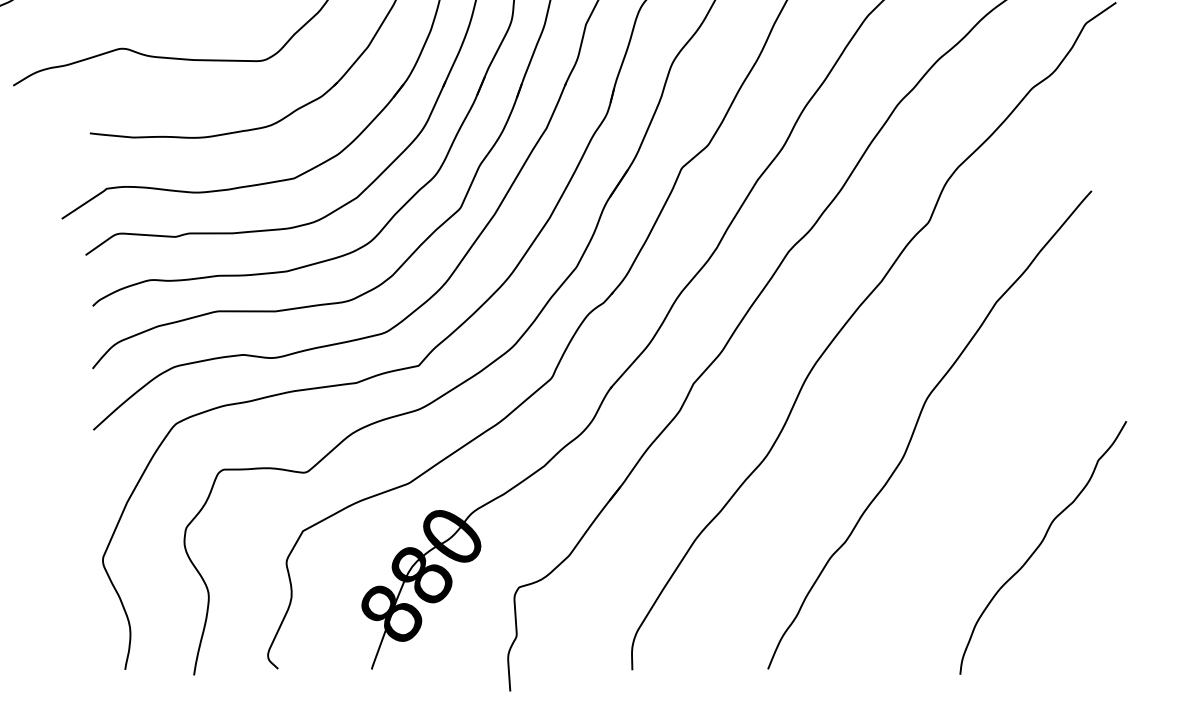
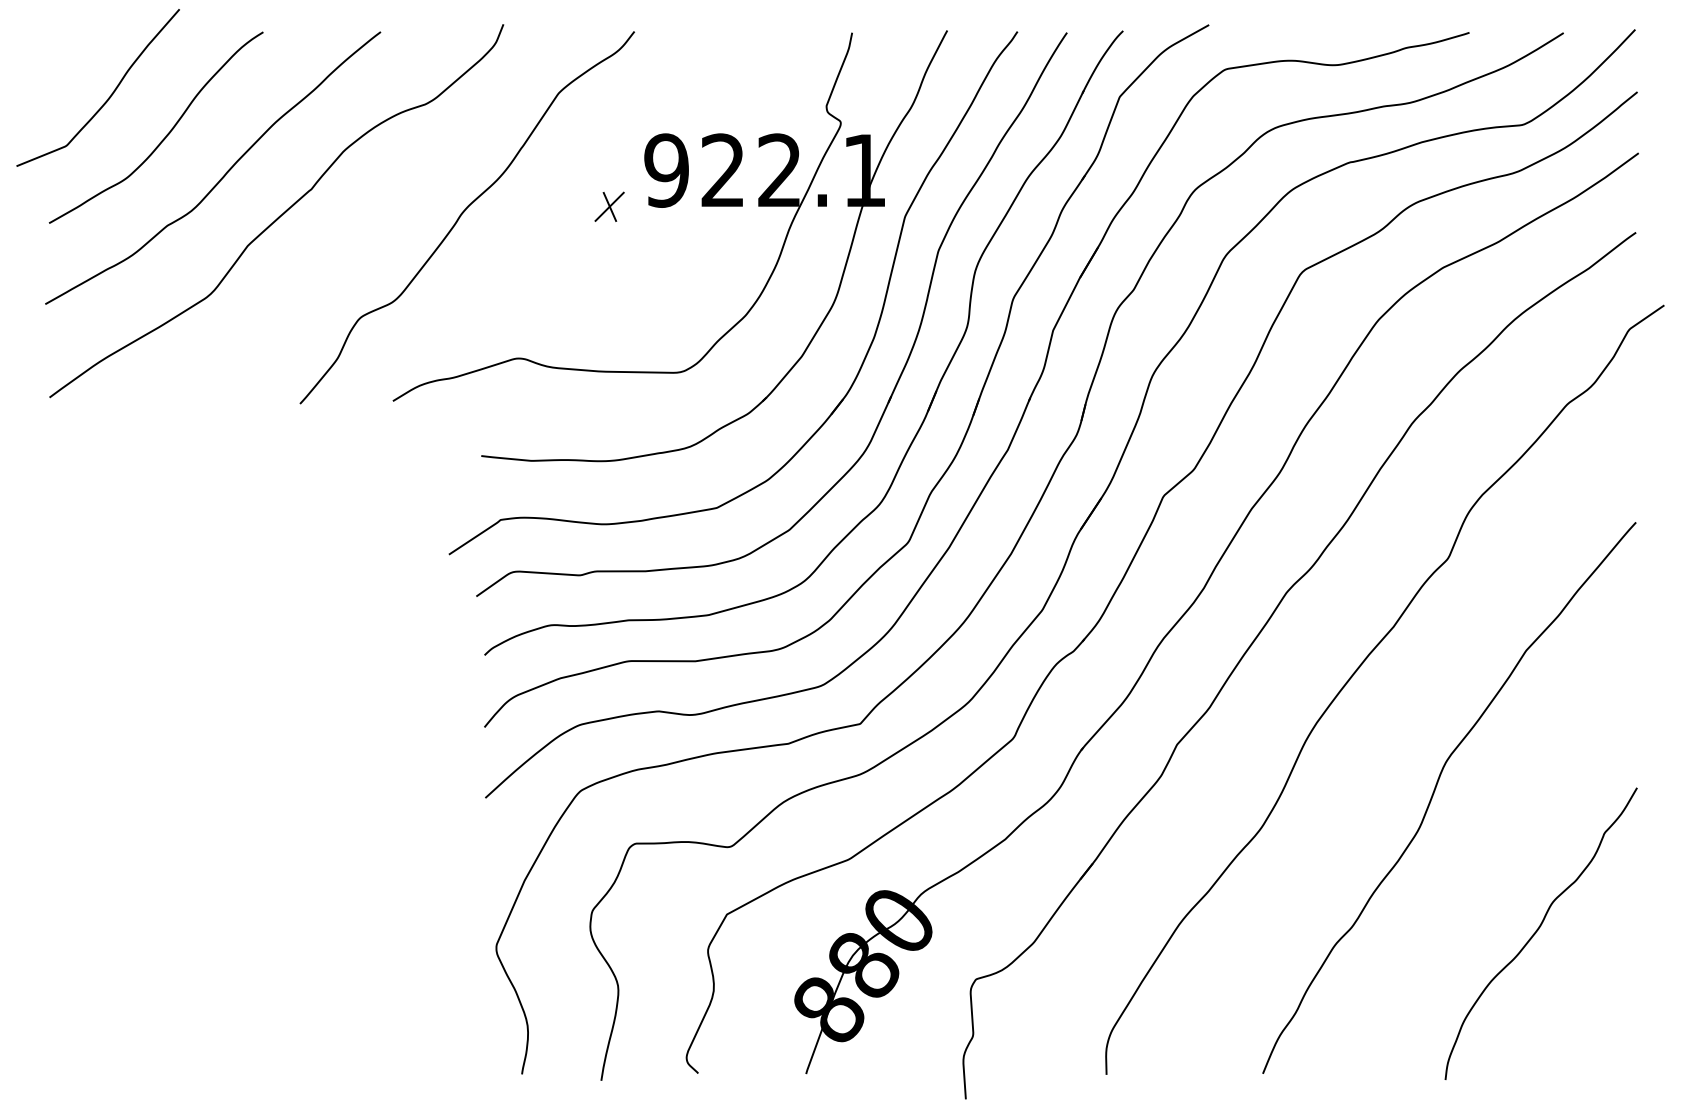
curve: (1040, 544) -> (1538, 930), moved

